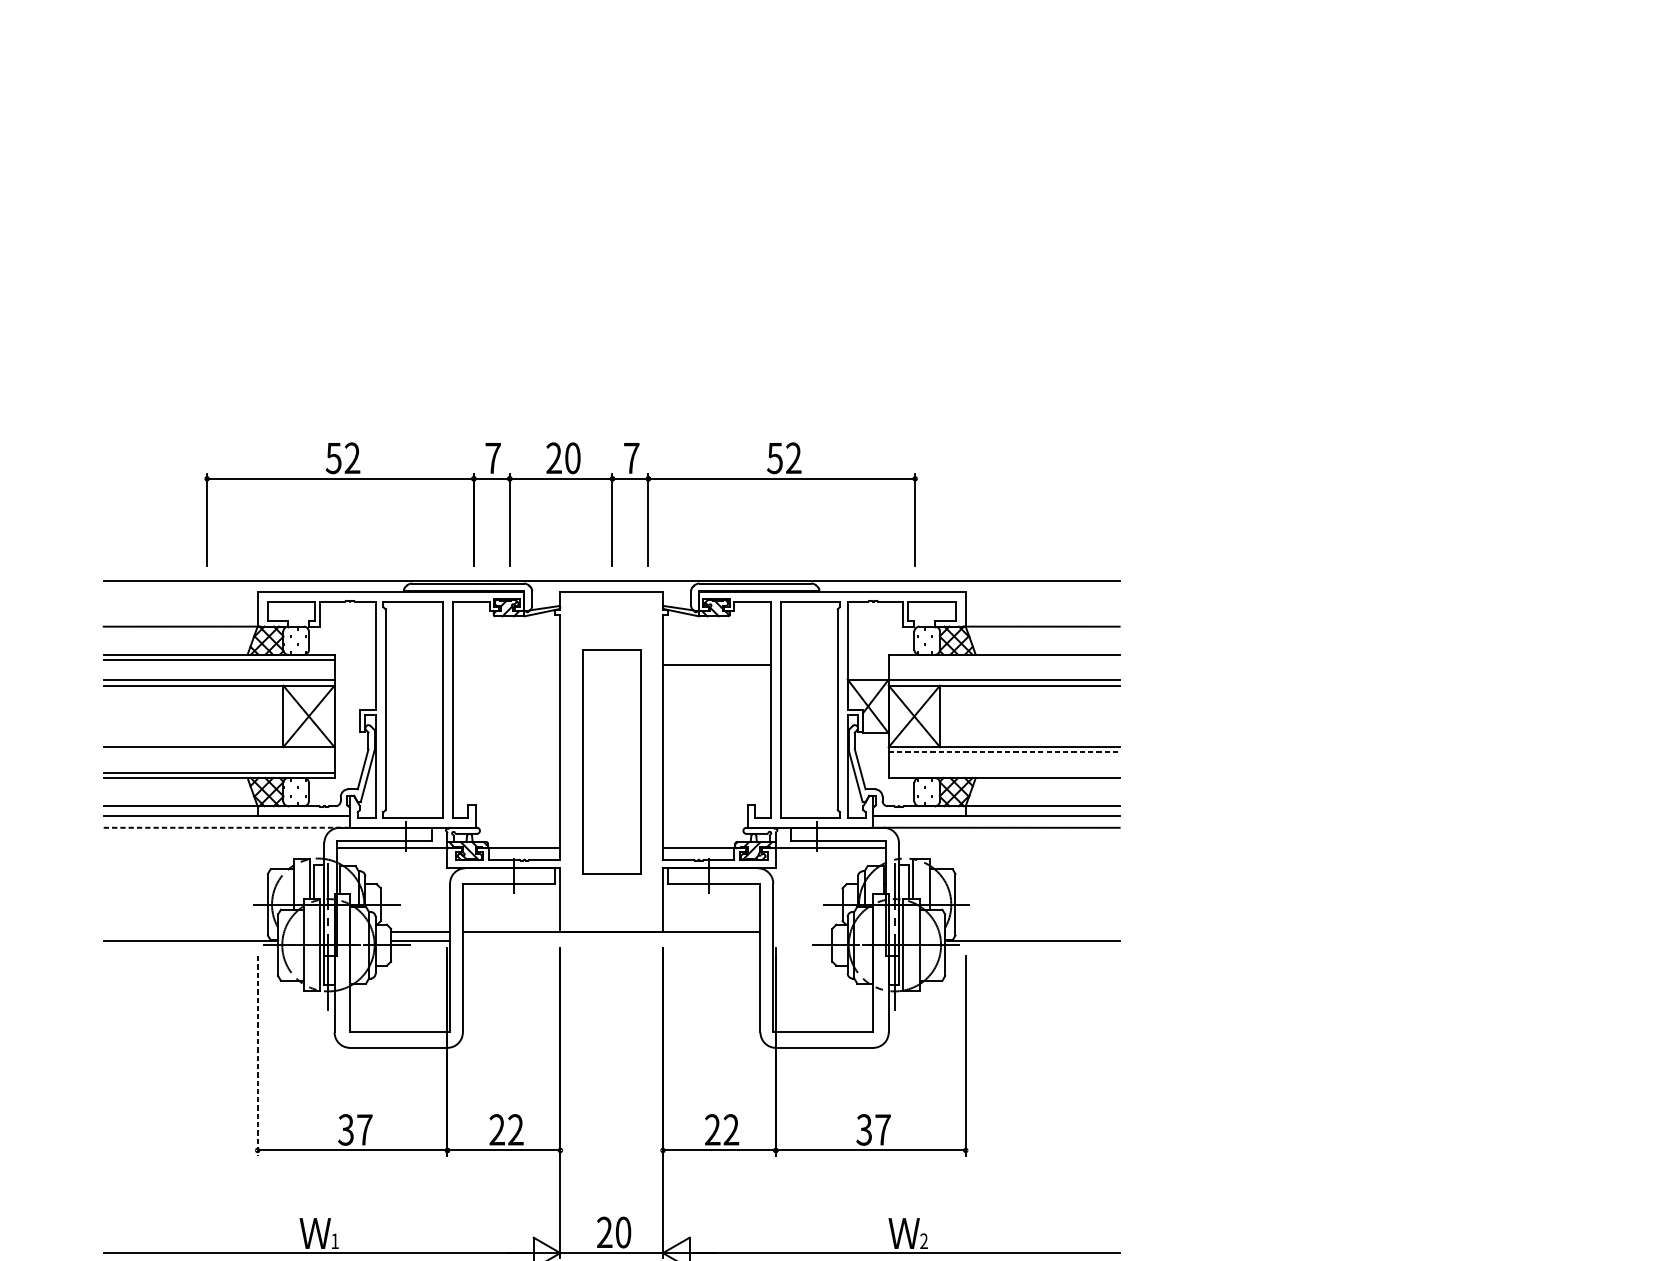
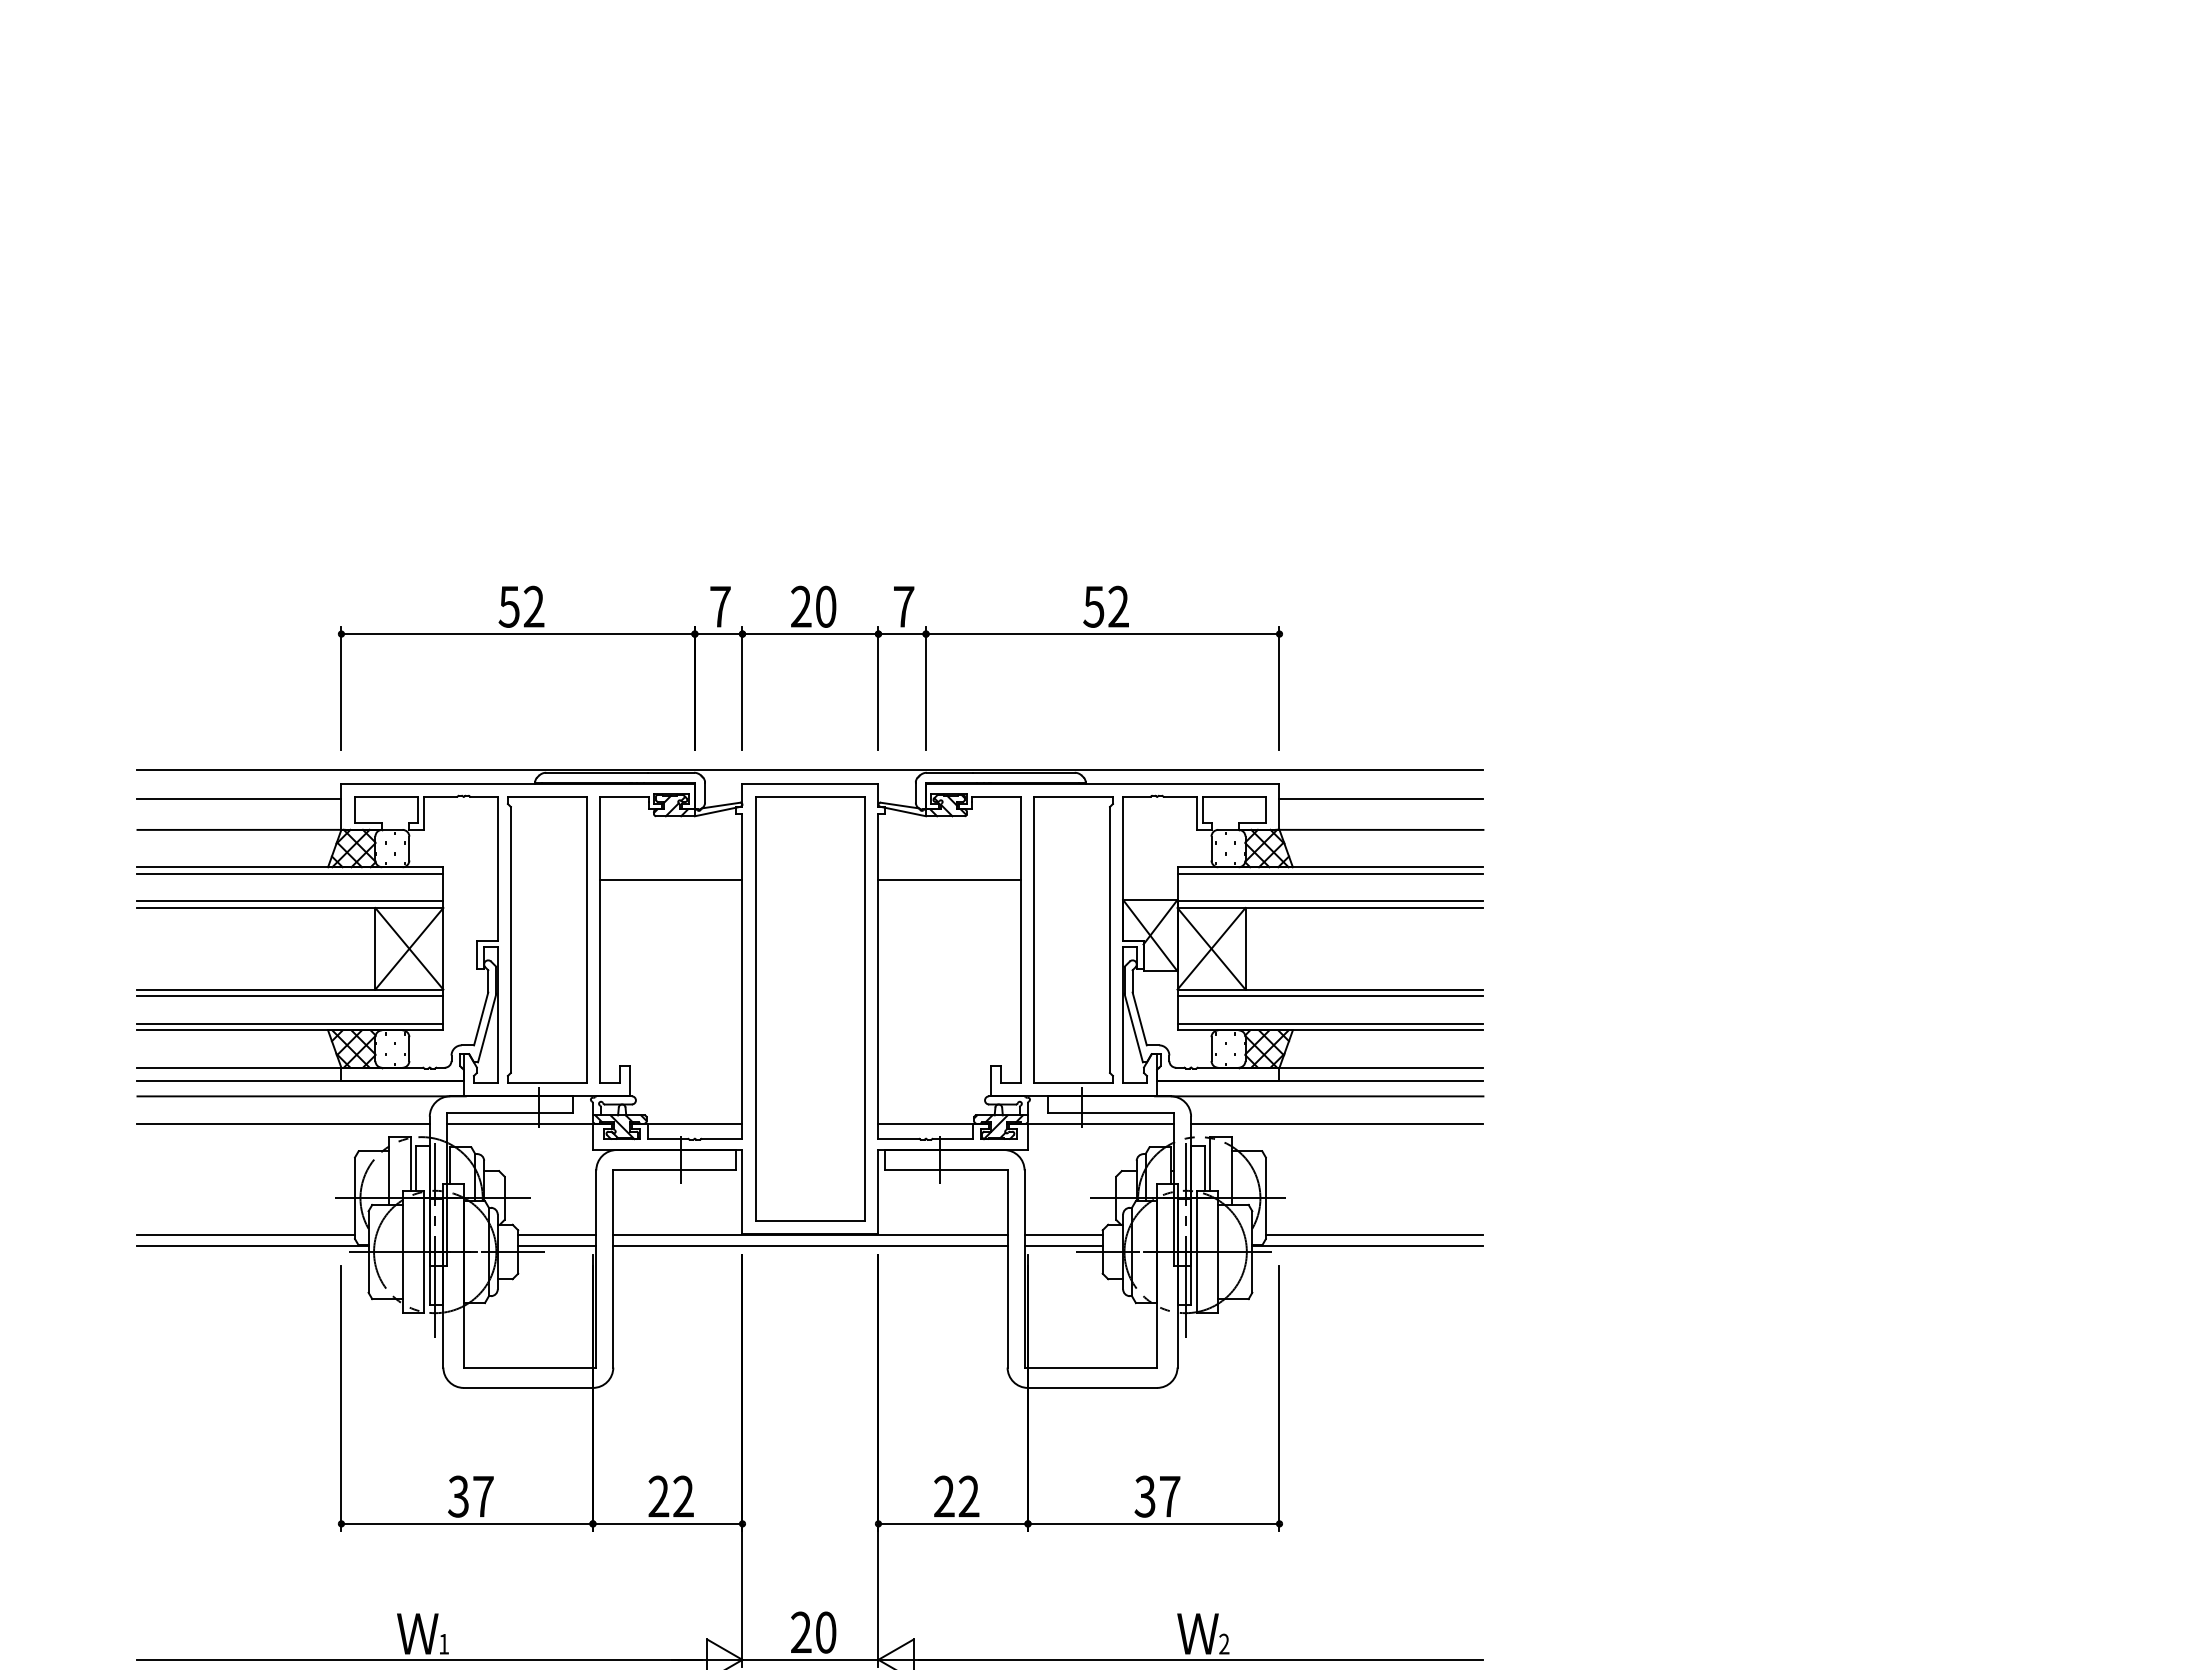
part: (561, 479) -> (810, 634), moved
line: (180, 602) -> (239, 798), added
line: (1042, 602) -> (1381, 798), added
line: (1004, 660) -> (1330, 874), added
line: (506, 664) -> (670, 880), added
line: (219, 752) -> (290, 996), added
line: (1004, 752) -> (1330, 996), dashed -> solid
part: (611, 761) -> (810, 1008), size x1.43
line: (1004, 772) -> (1330, 1023), added
line: (228, 827) -> (302, 1096), dashed -> solid
line: (213, 848) -> (283, 1123), added
line: (1009, 848) -> (1337, 1123), added
line: (186, 932) -> (246, 1234), added
line: (802, 932) -> (1063, 1234), added
line: (1037, 932) -> (1374, 1234), added
line: (611, 940) -> (810, 1245), added
line: (802, 940) -> (1063, 1245), added
line: (257, 1055) -> (341, 1398), dashed -> solid

